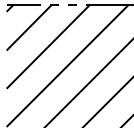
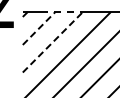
line: (29, 27) -> (39, 28), solid -> dashed
line: (47, 47) -> (52, 42), solid -> dashed

